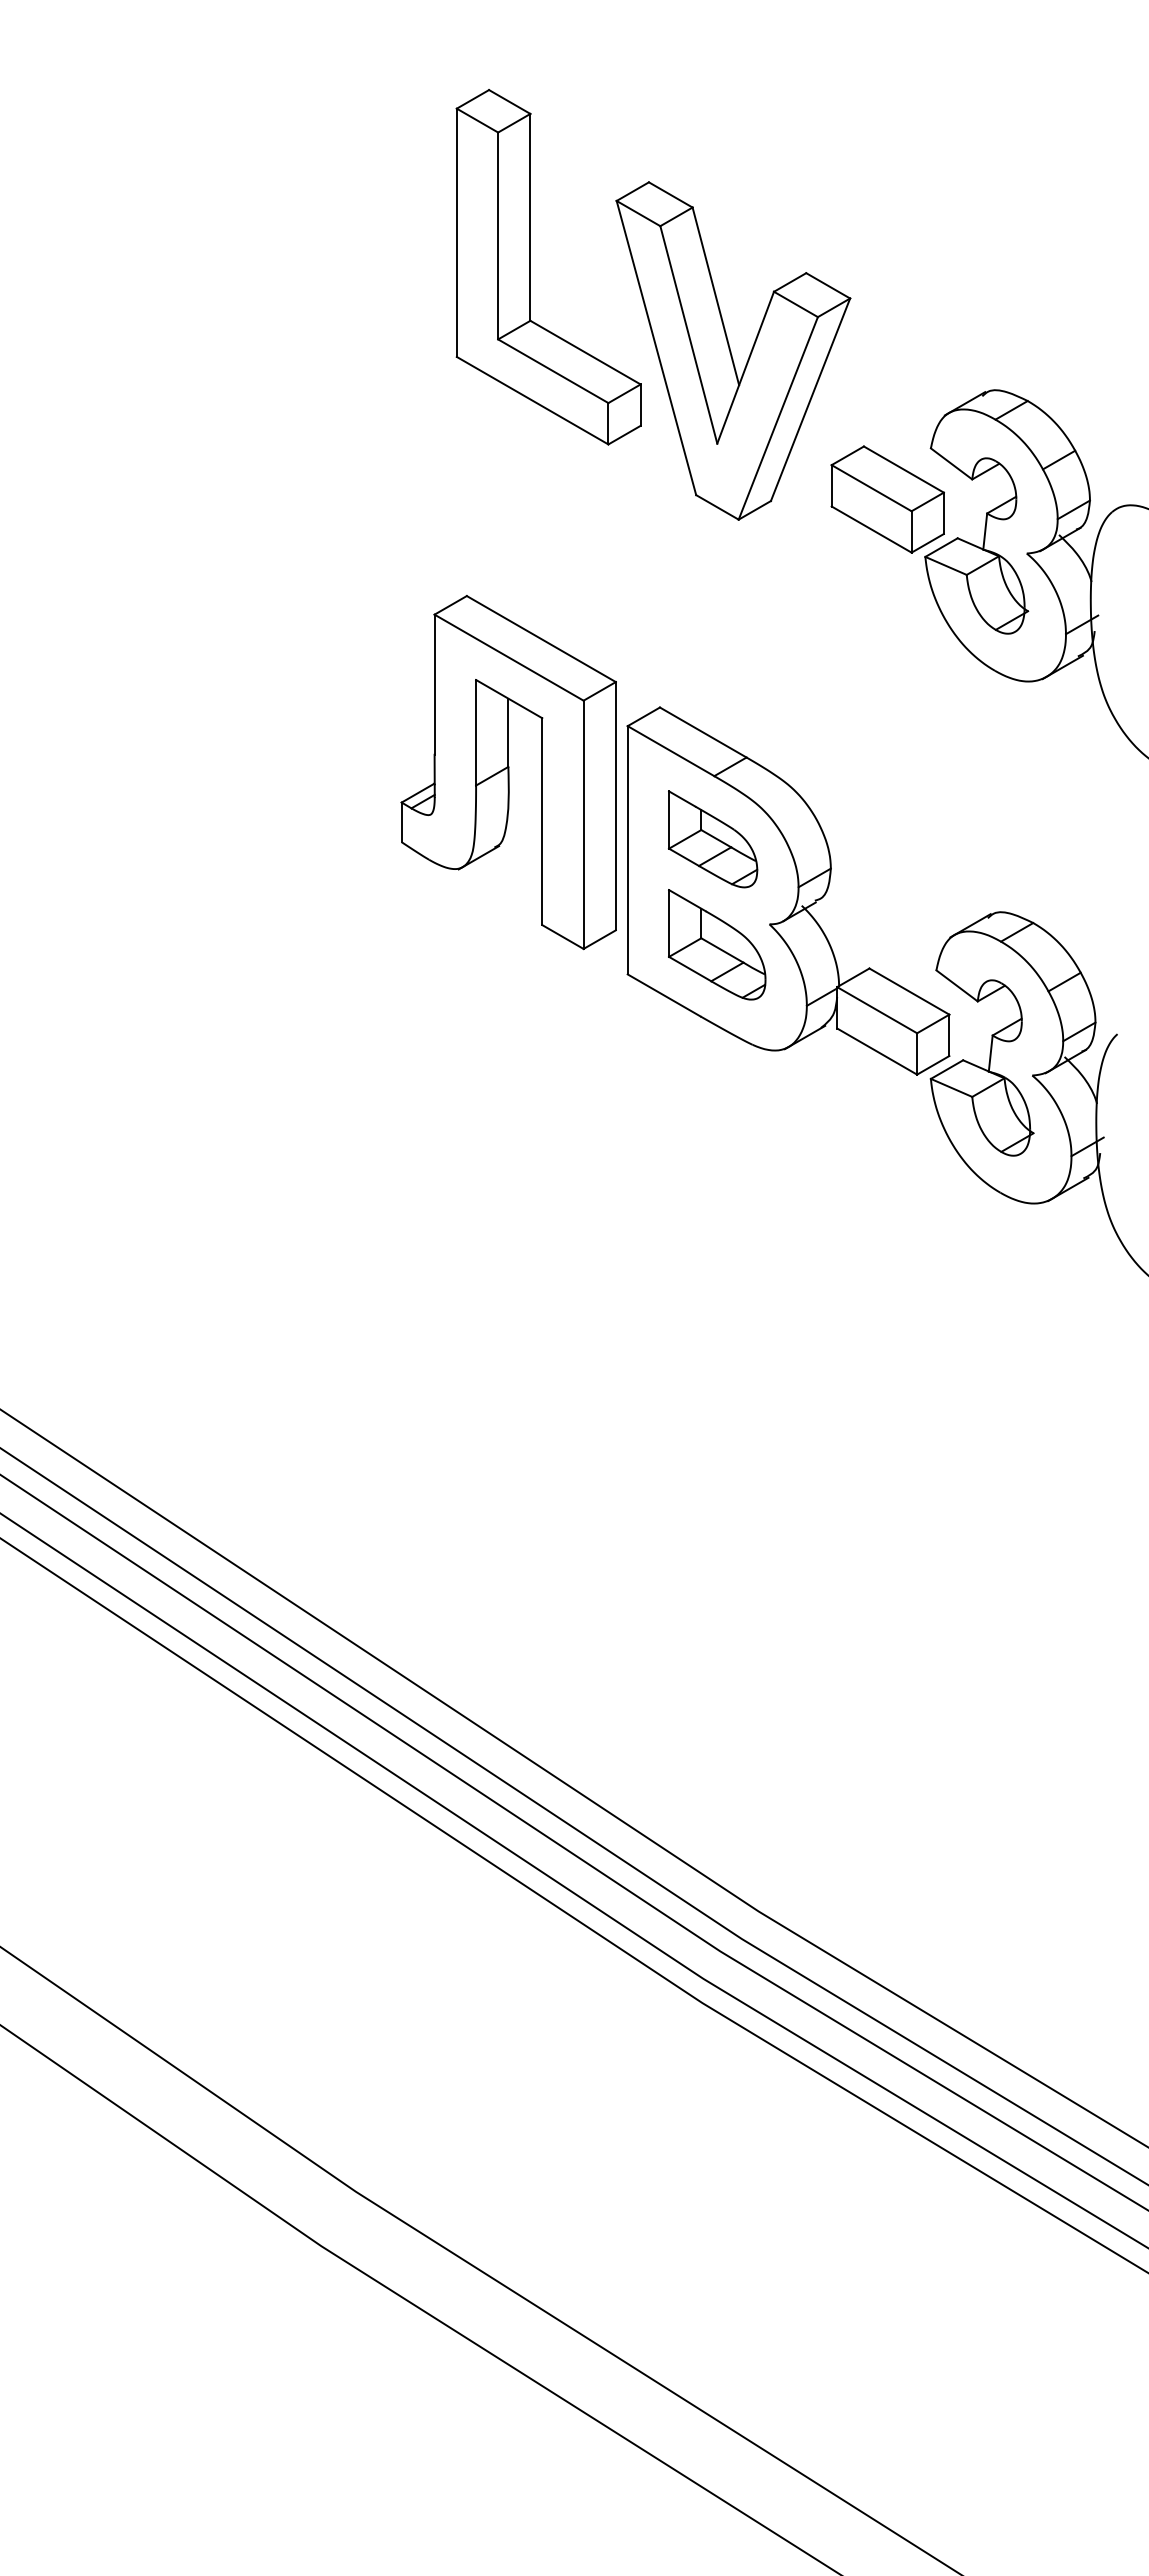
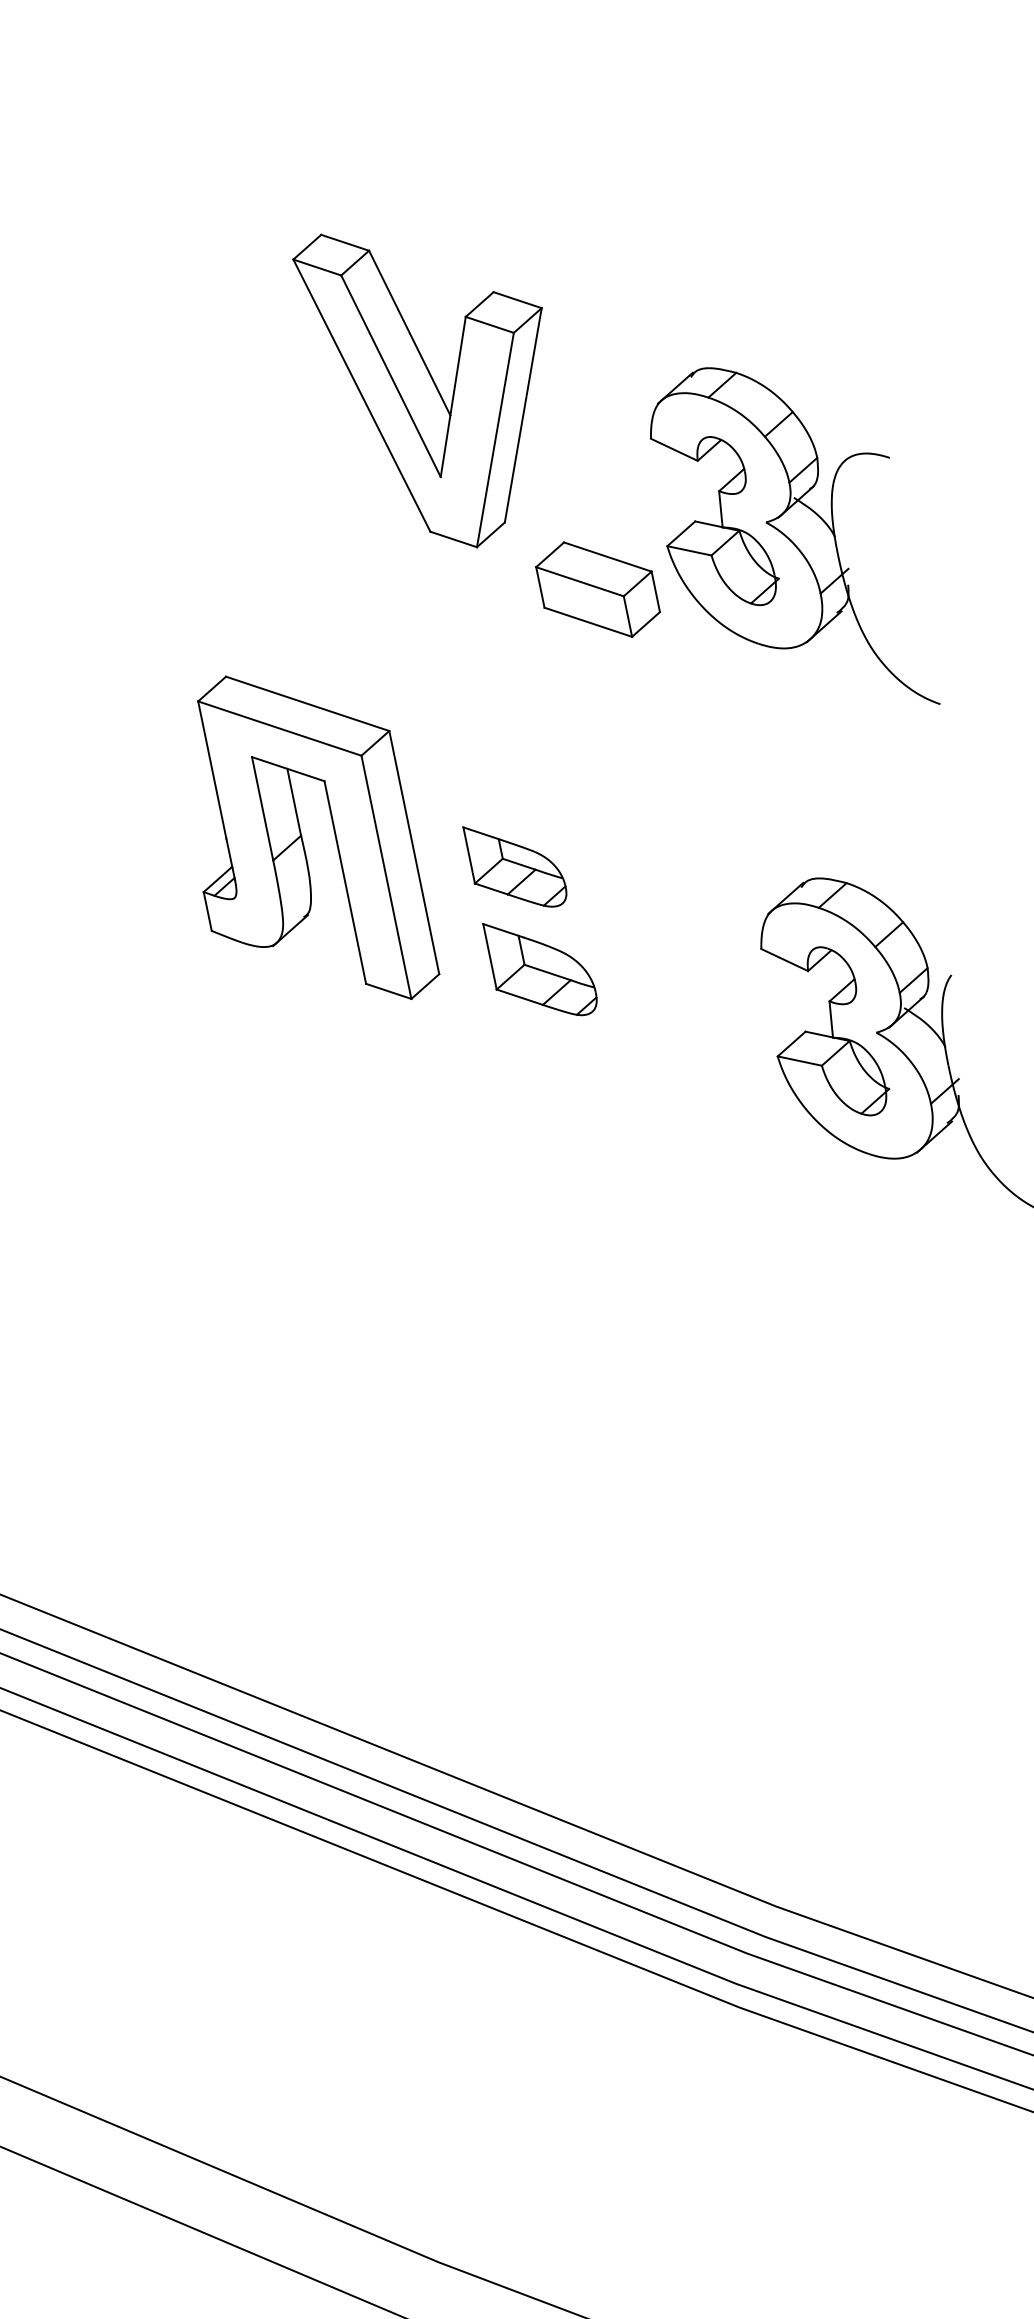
part: (530, 267) -> (222, 342), removed
part: (887, 499) -> (597, 589), moved
part: (788, 890) -> (600, 900), removed

